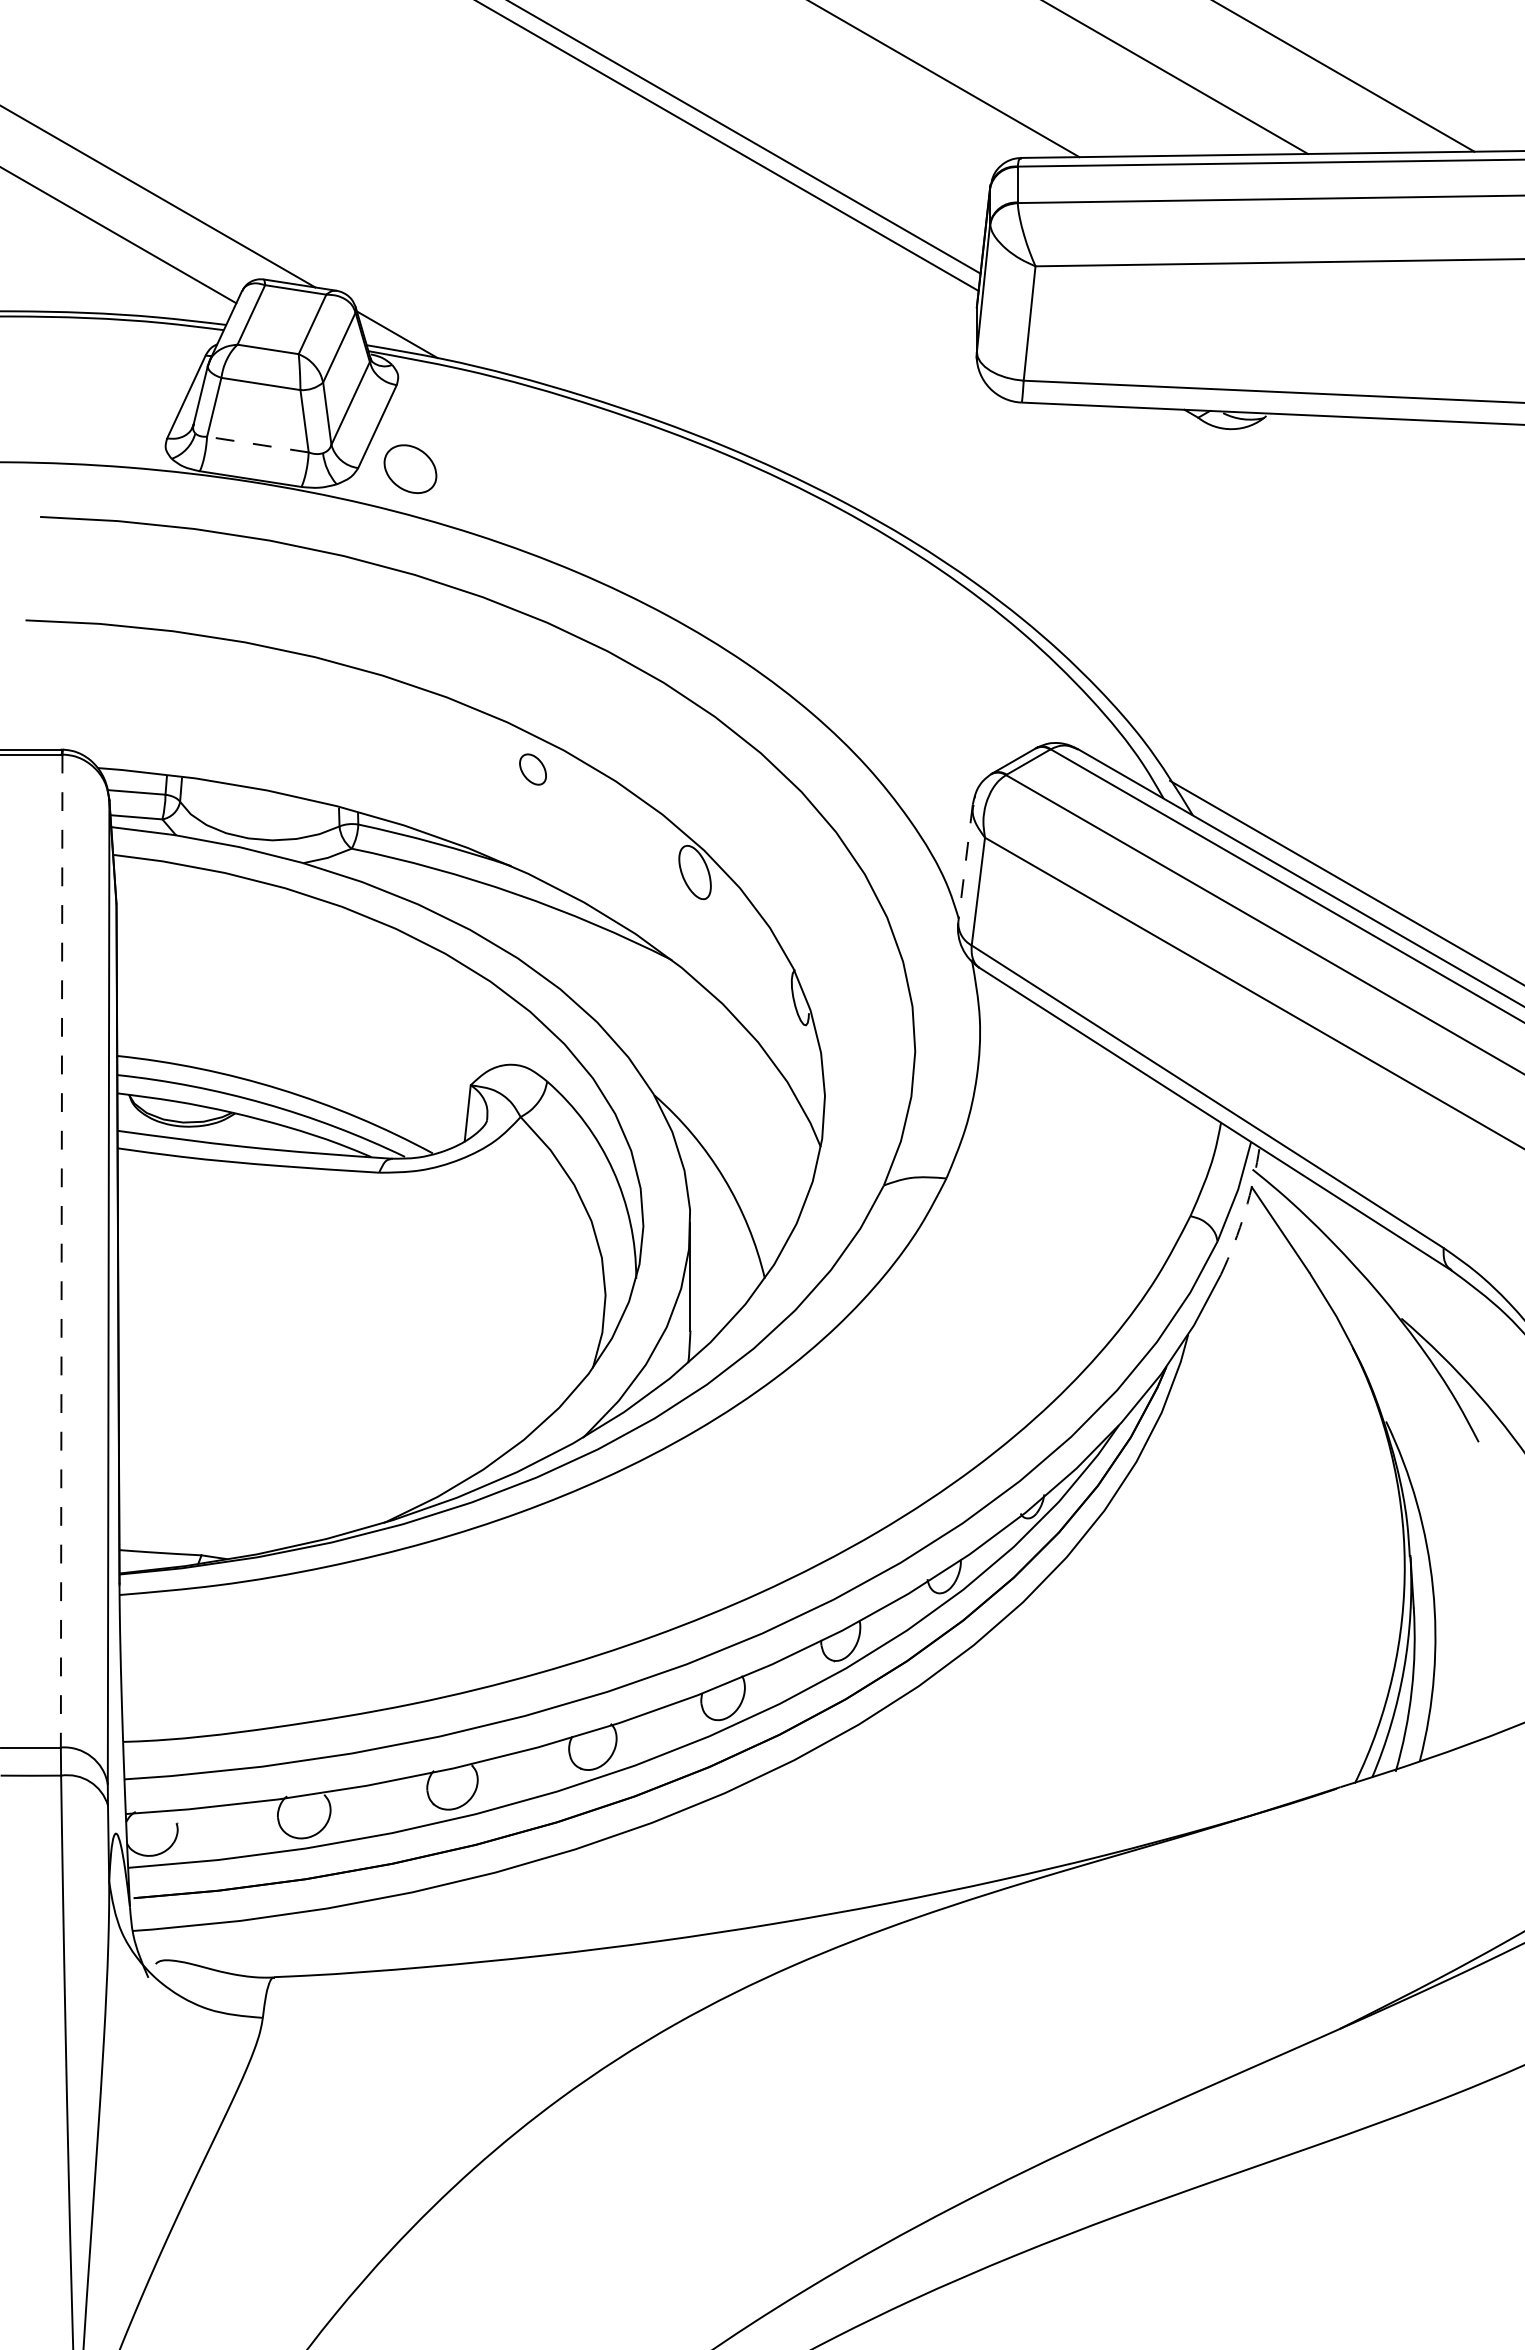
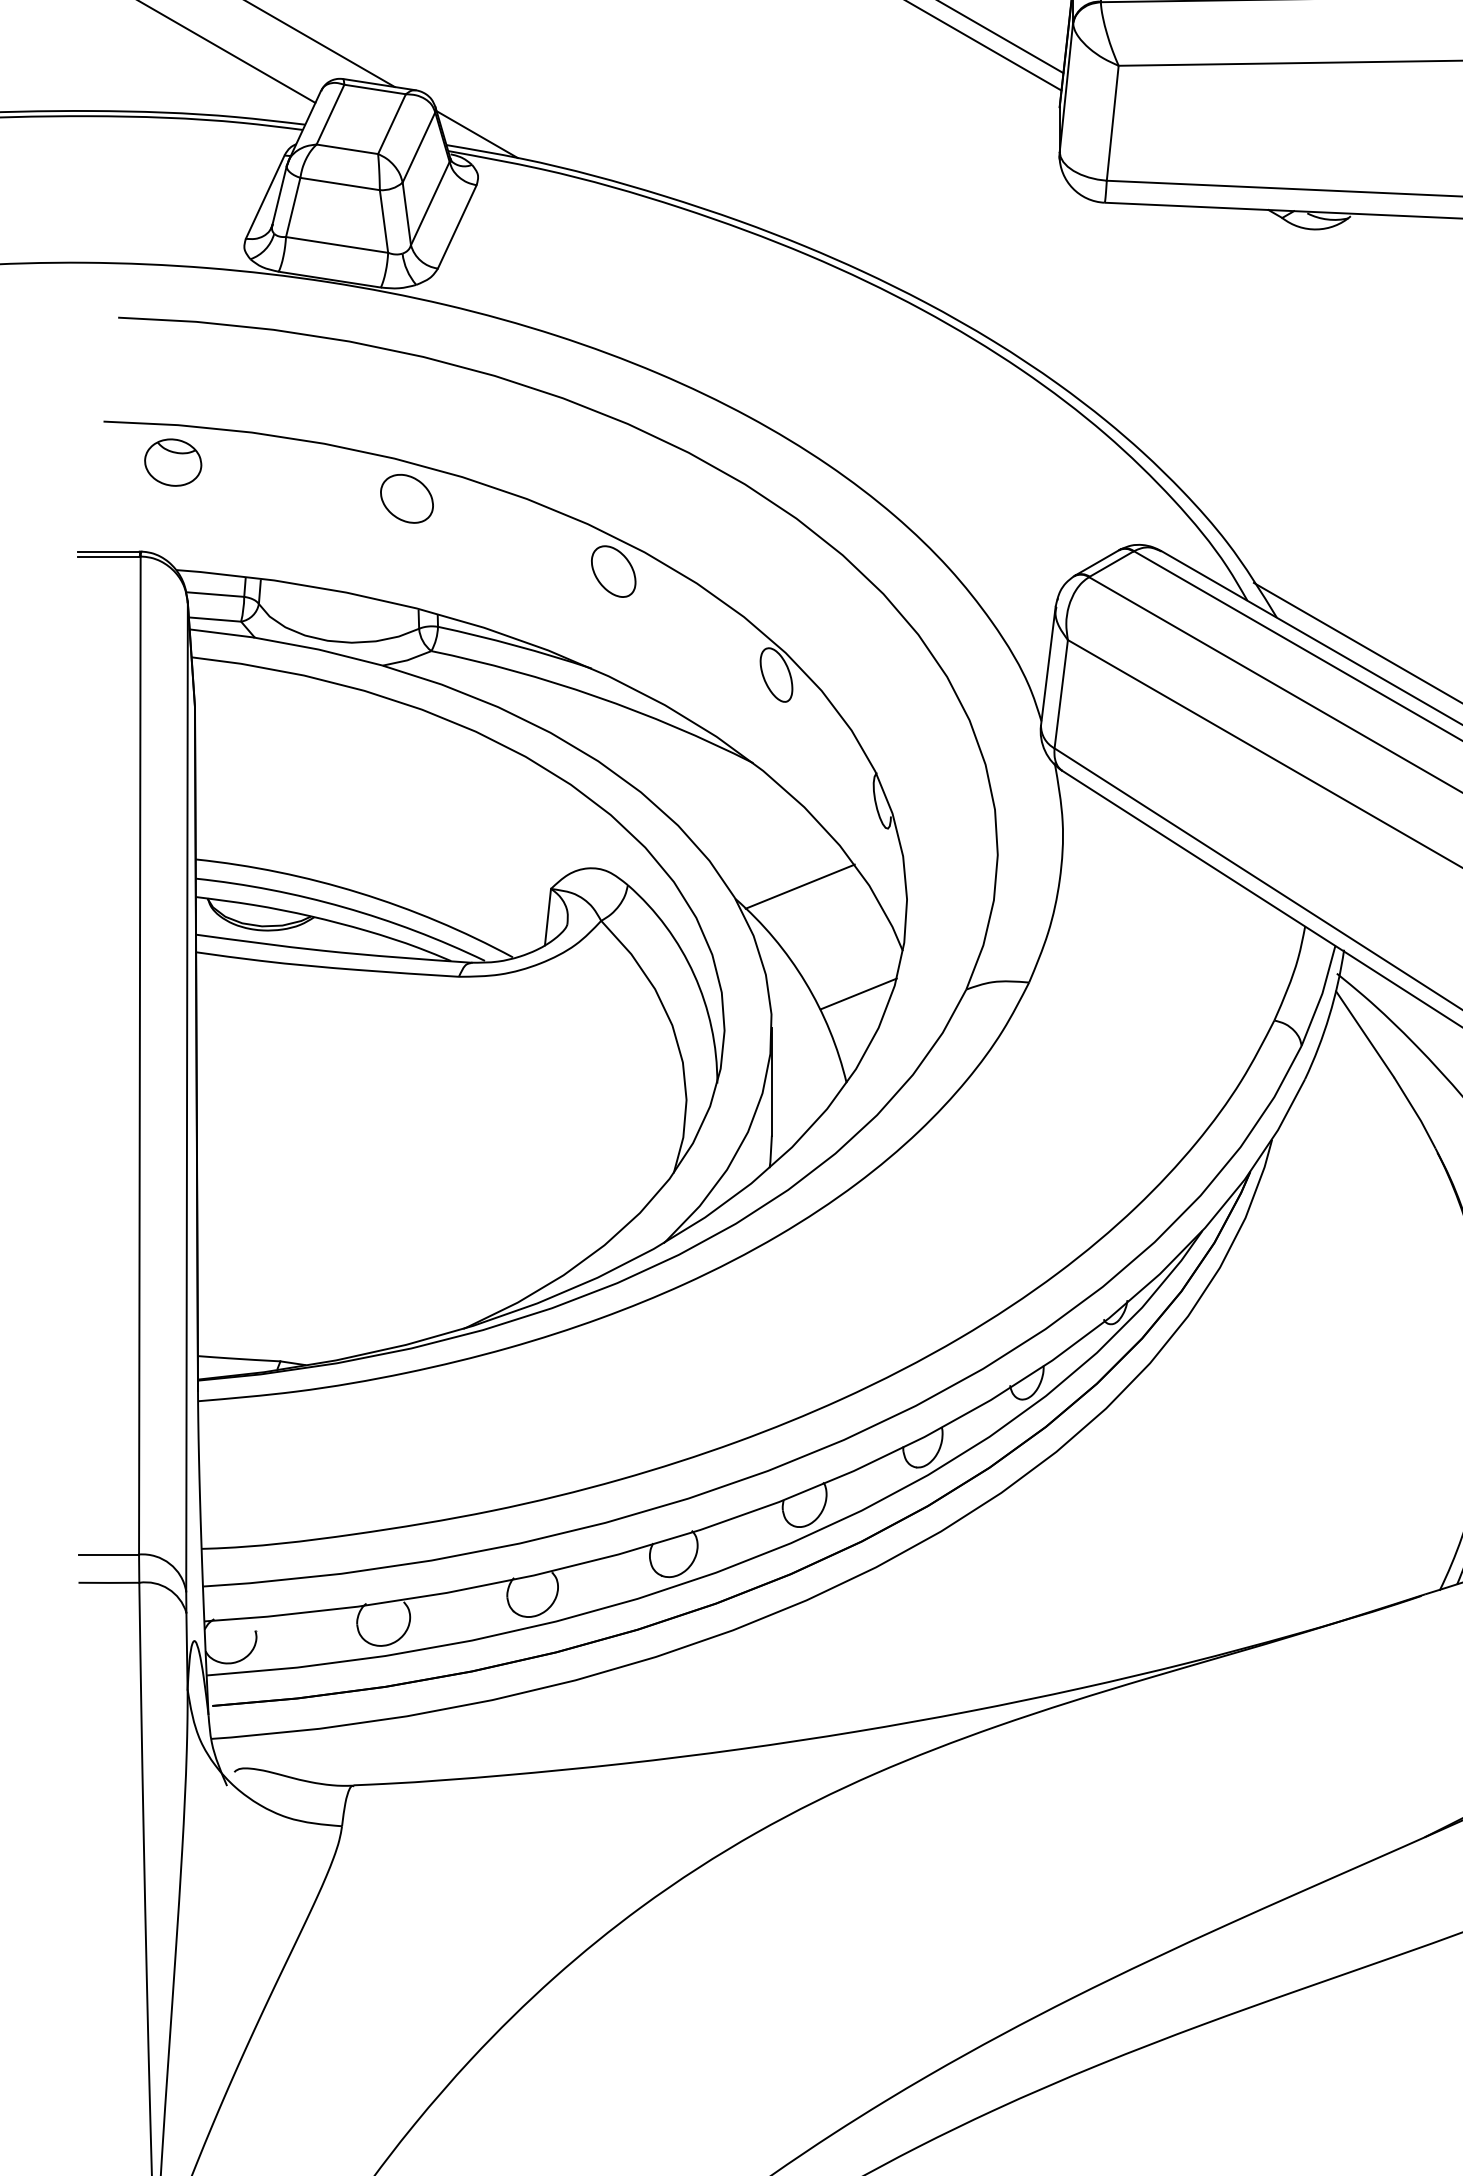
line: (257, 444) -> (336, 244), dashed -> solid
part: (410, 468) -> (407, 498), moved
part: (94, 661) -> (172, 462), added
part: (532, 769) -> (613, 571), size x1.67
line: (965, 864) -> (1048, 667), dashed -> solid
line: (718, 1083) -> (800, 887), added
line: (776, 1189) -> (858, 993), added
arc: (1245, 1211) -> (1329, 1015), dashed -> solid
line: (61, 1251) -> (139, 1055), dashed -> solid

